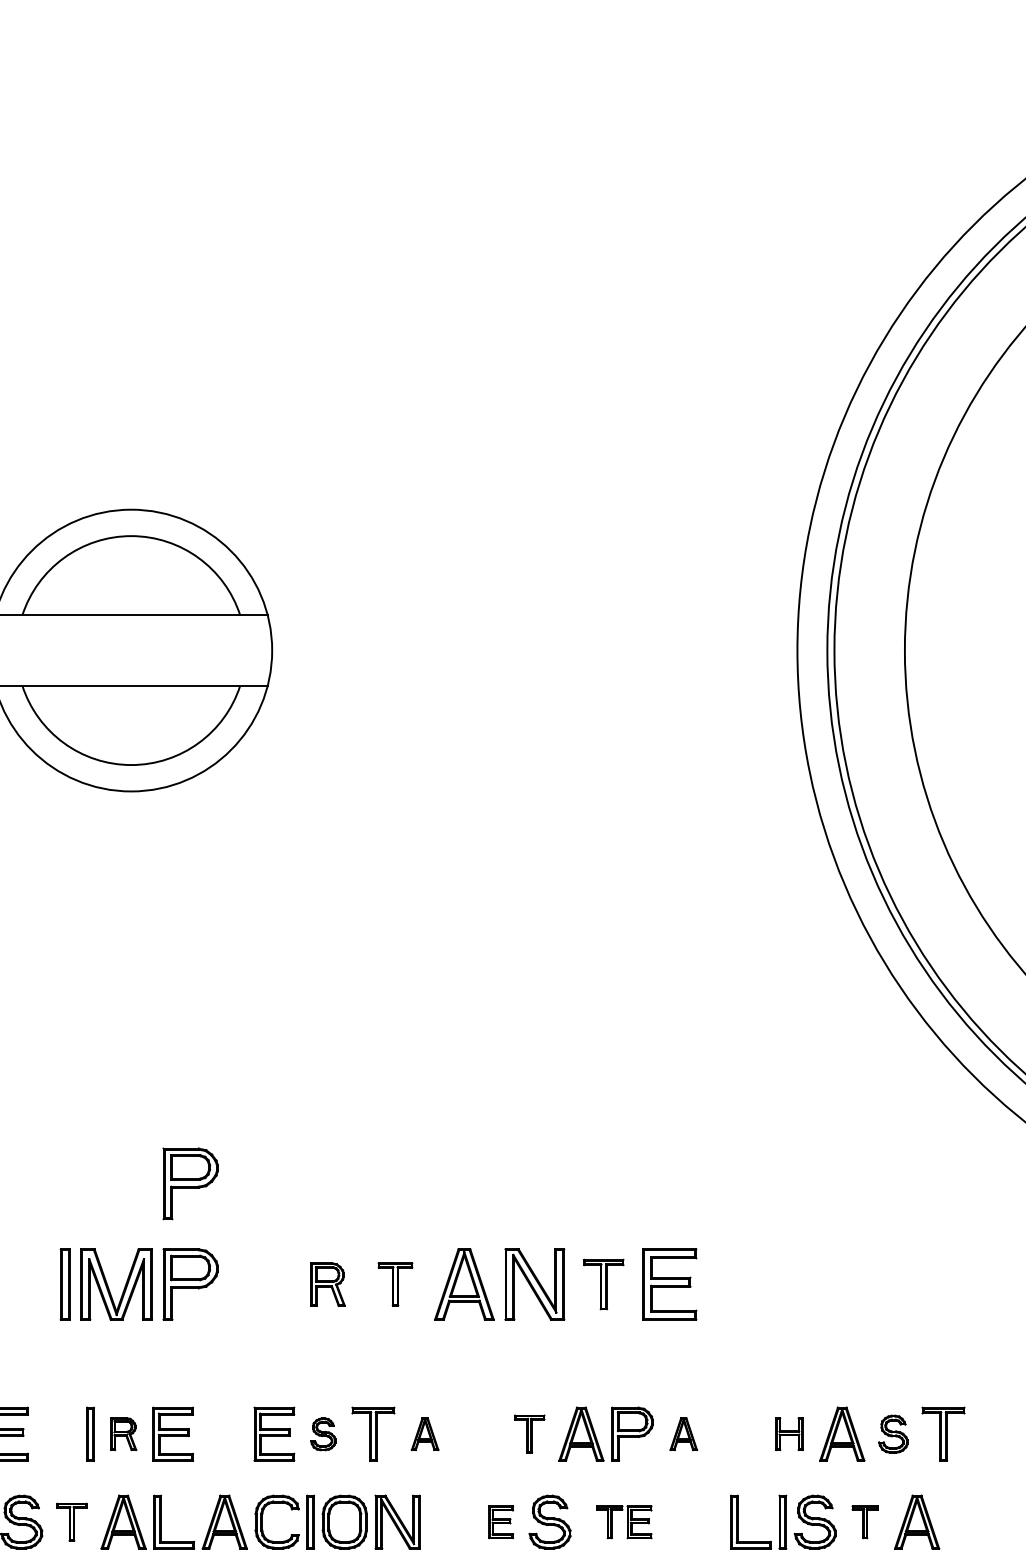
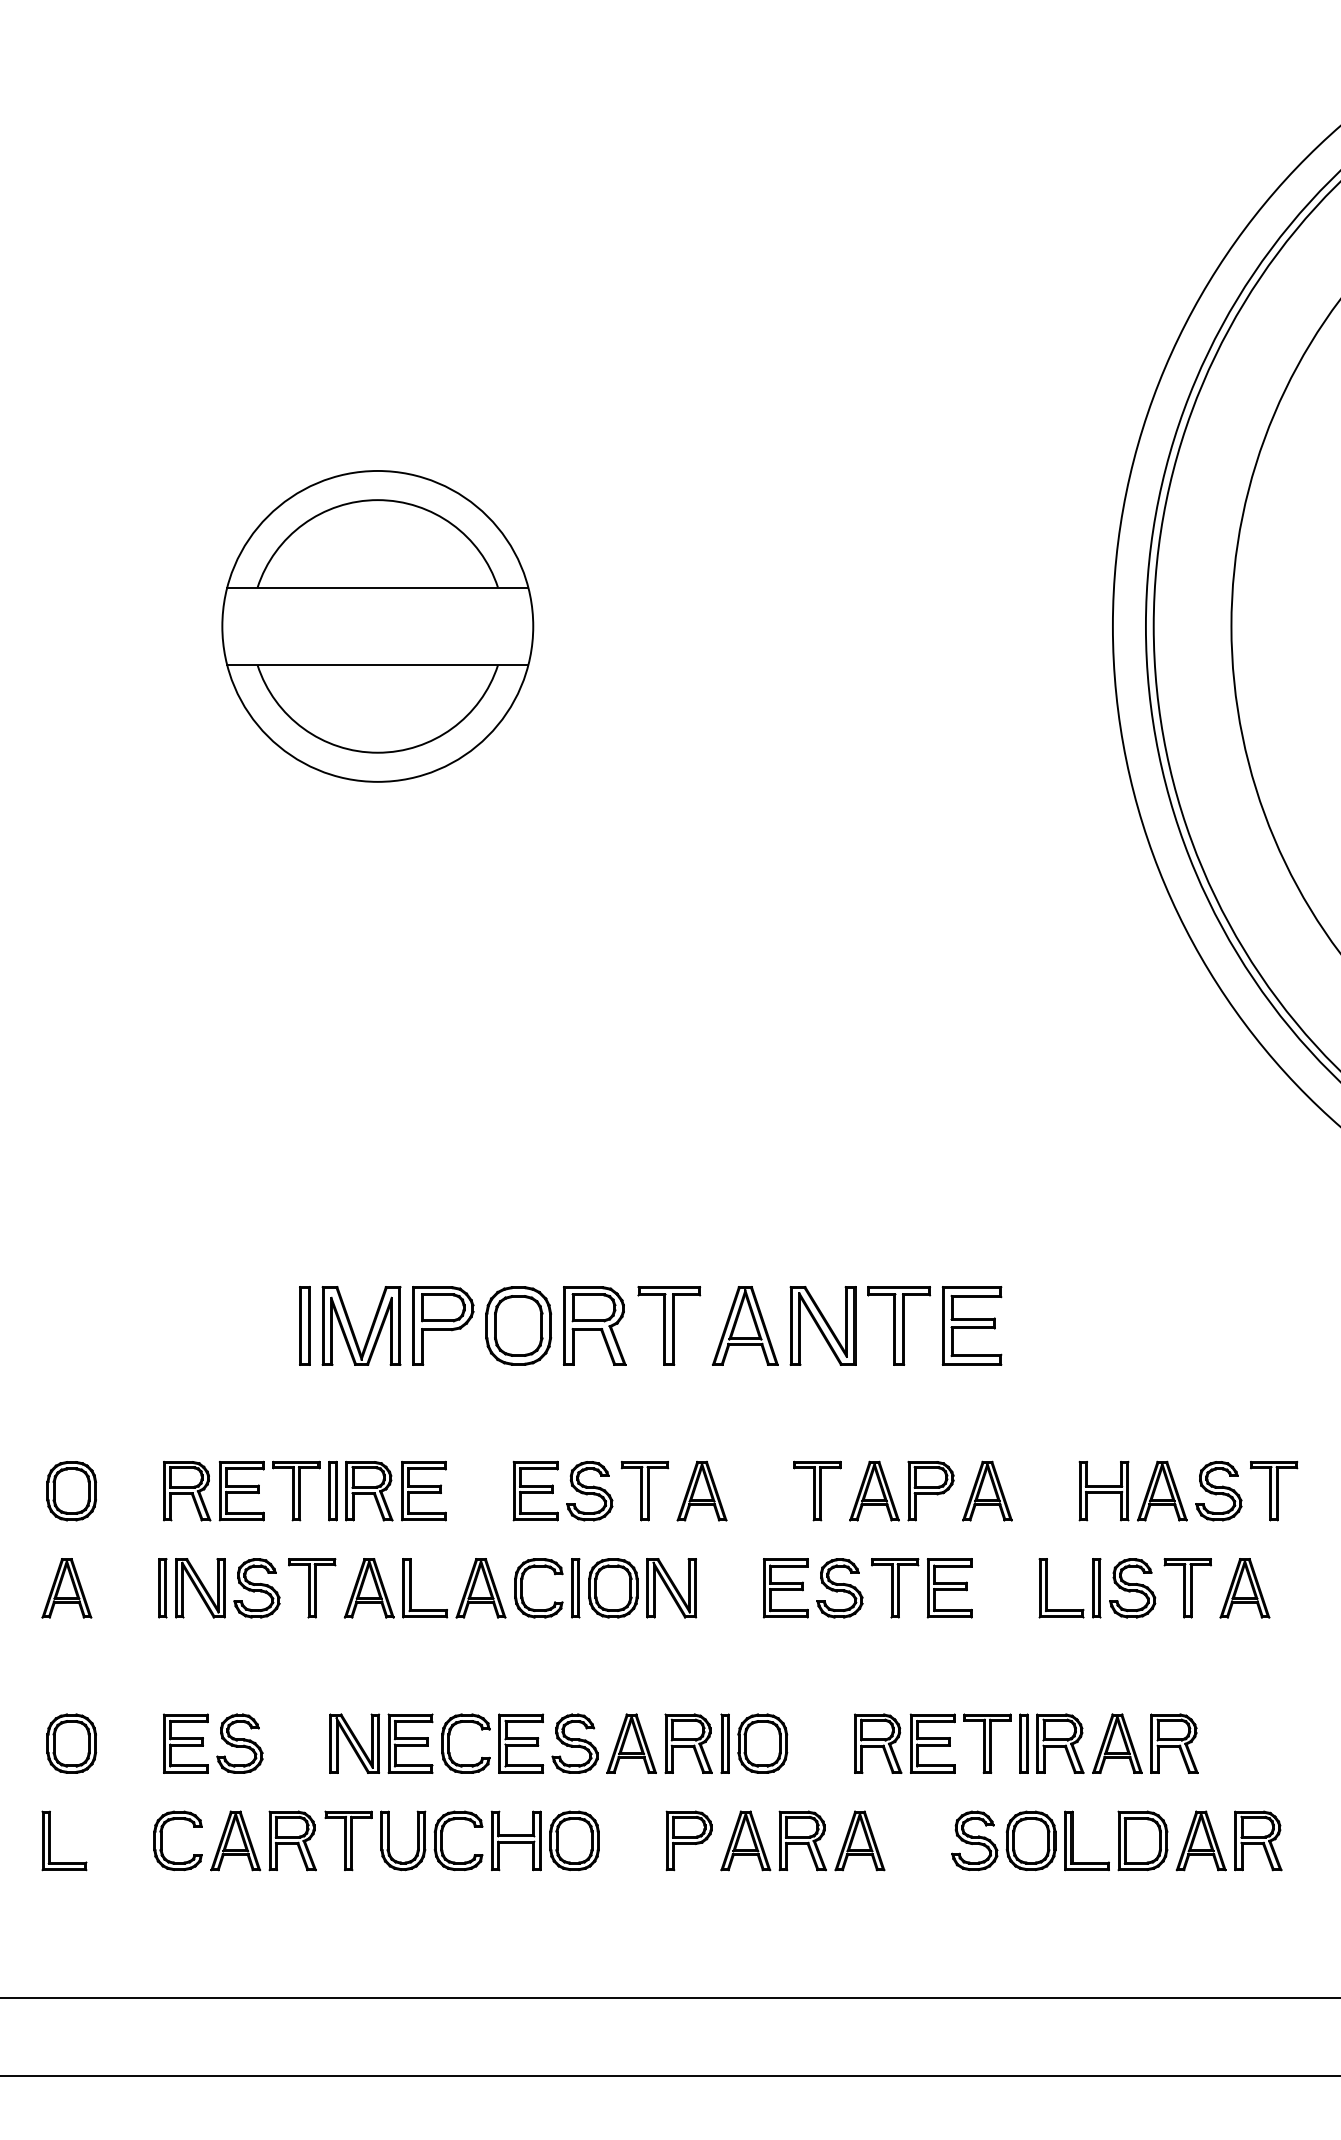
part: (190, 1183) -> (443, 1214), removed
part: (258, 1284) -> (518, 1325), added
part: (327, 1284) -> (594, 1325), size x1.67
part: (395, 1284) -> (669, 1325), size x1.67
part: (604, 1284) -> (899, 1325), size x1.43
part: (57, 1433) -> (296, 1490), added
part: (123, 1433) -> (369, 1490), size x1.67
part: (424, 1433) -> (701, 1490), size x1.67
part: (529, 1433) -> (817, 1490), size x1.43
part: (683, 1433) -> (987, 1490), size x1.67
part: (788, 1433) -> (1103, 1490), size x1.67
part: (323, 1434) -> (589, 1491), size x1.67
part: (893, 1434) -> (1218, 1491), size x1.43
part: (72, 1522) -> (312, 1588), size x1.43
part: (500, 1522) -> (785, 1588), size x1.67
part: (624, 1522) -> (921, 1588), size x1.67
part: (865, 1522) -> (1187, 1588), size x1.67

